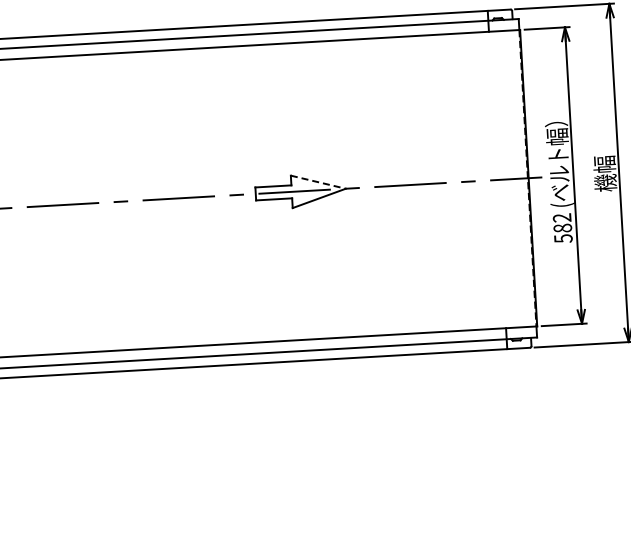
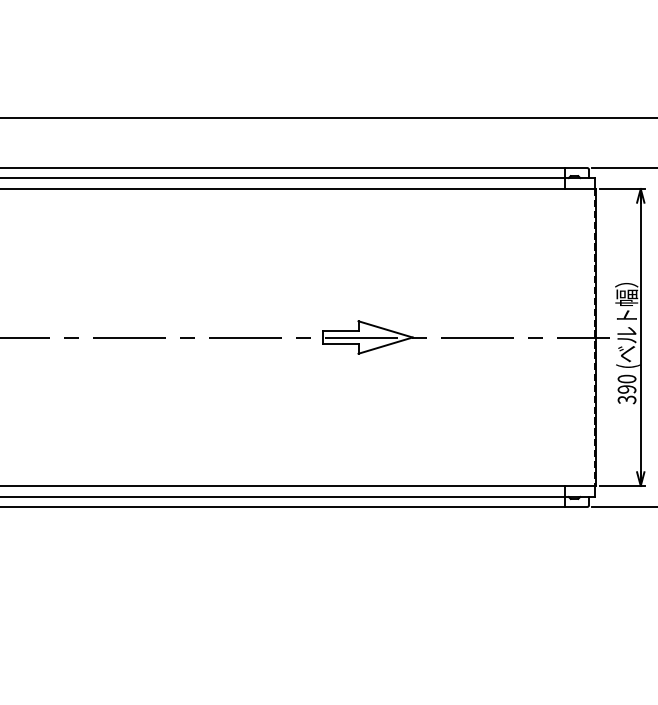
line: (319, 182) -> (386, 329), dashed -> solid
text: (562, 227) -> (626, 388), 582 -> 390

